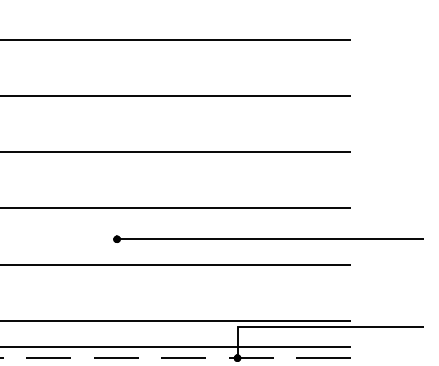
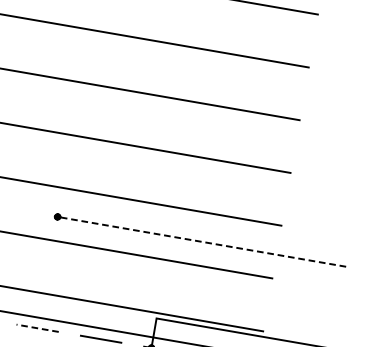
line: (271, 239) -> (202, 242), solid -> dashed
line: (115, 358) -> (36, 328), solid -> dashed

